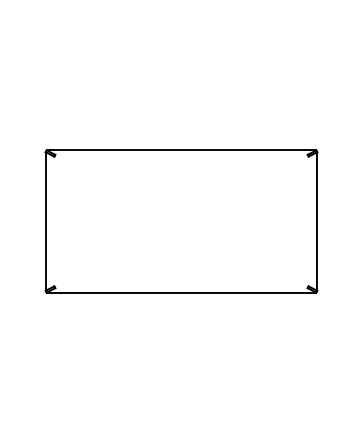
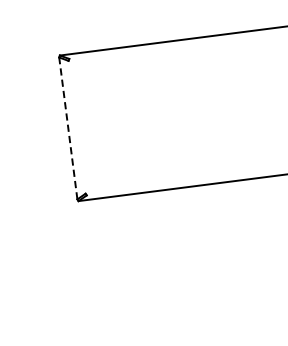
line: (45, 221) -> (68, 128), solid -> dashed

